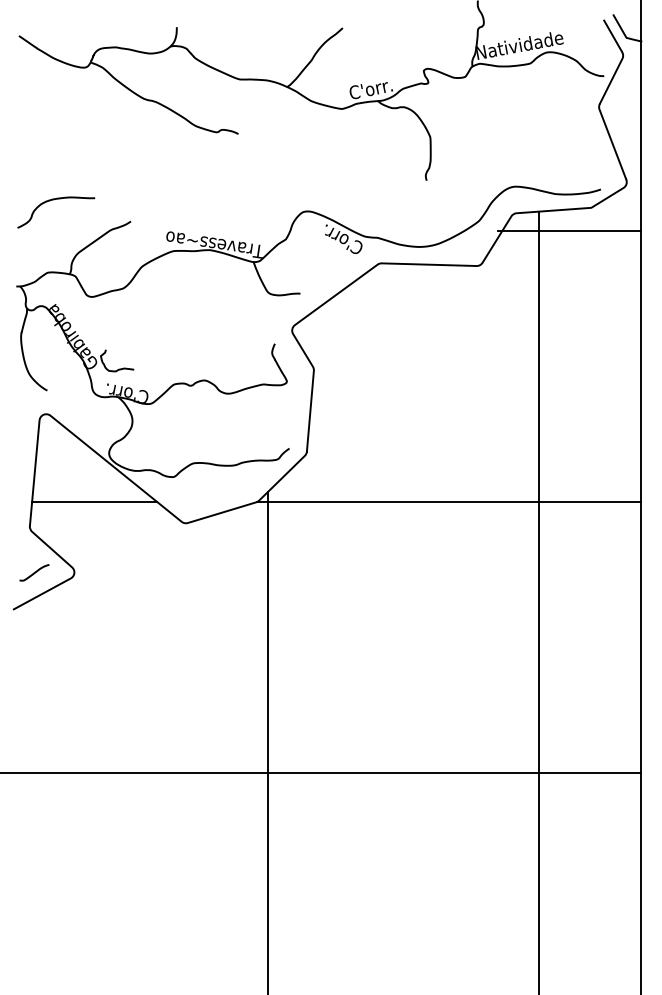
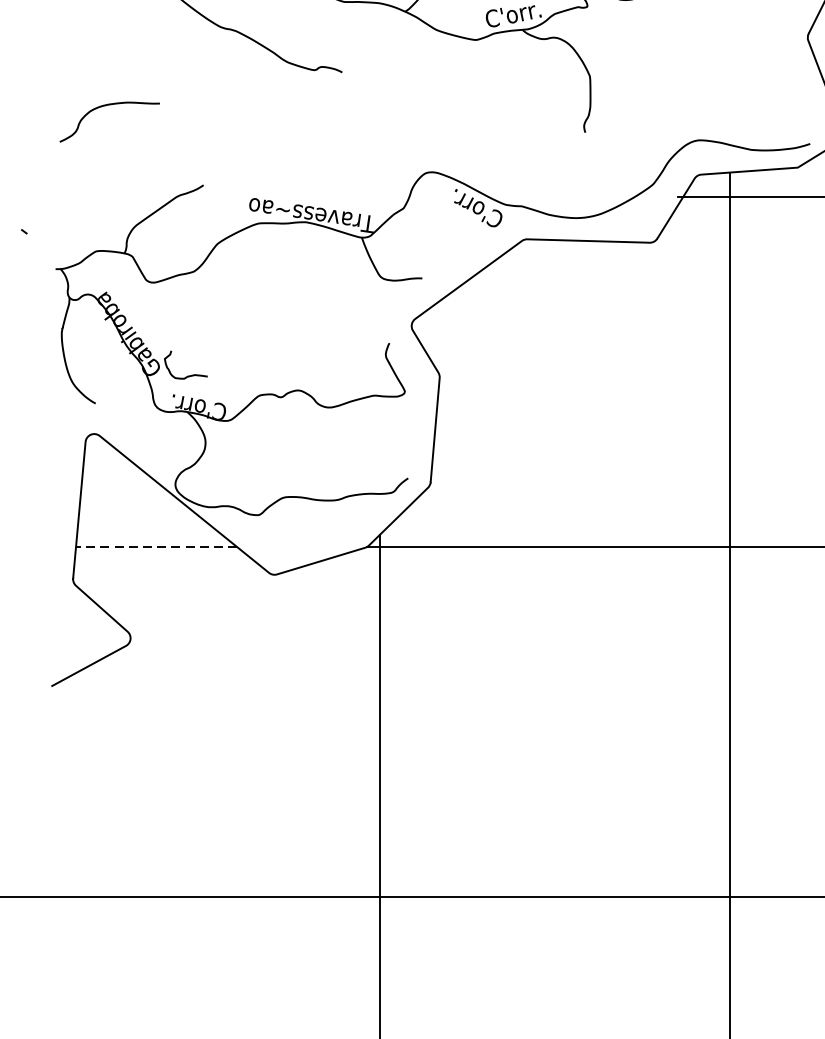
curve: (54, 200) -> (107, 106), moved
line: (94, 501) -> (156, 546), solid -> dashed
curve: (34, 572) -> (79, 638), removed

